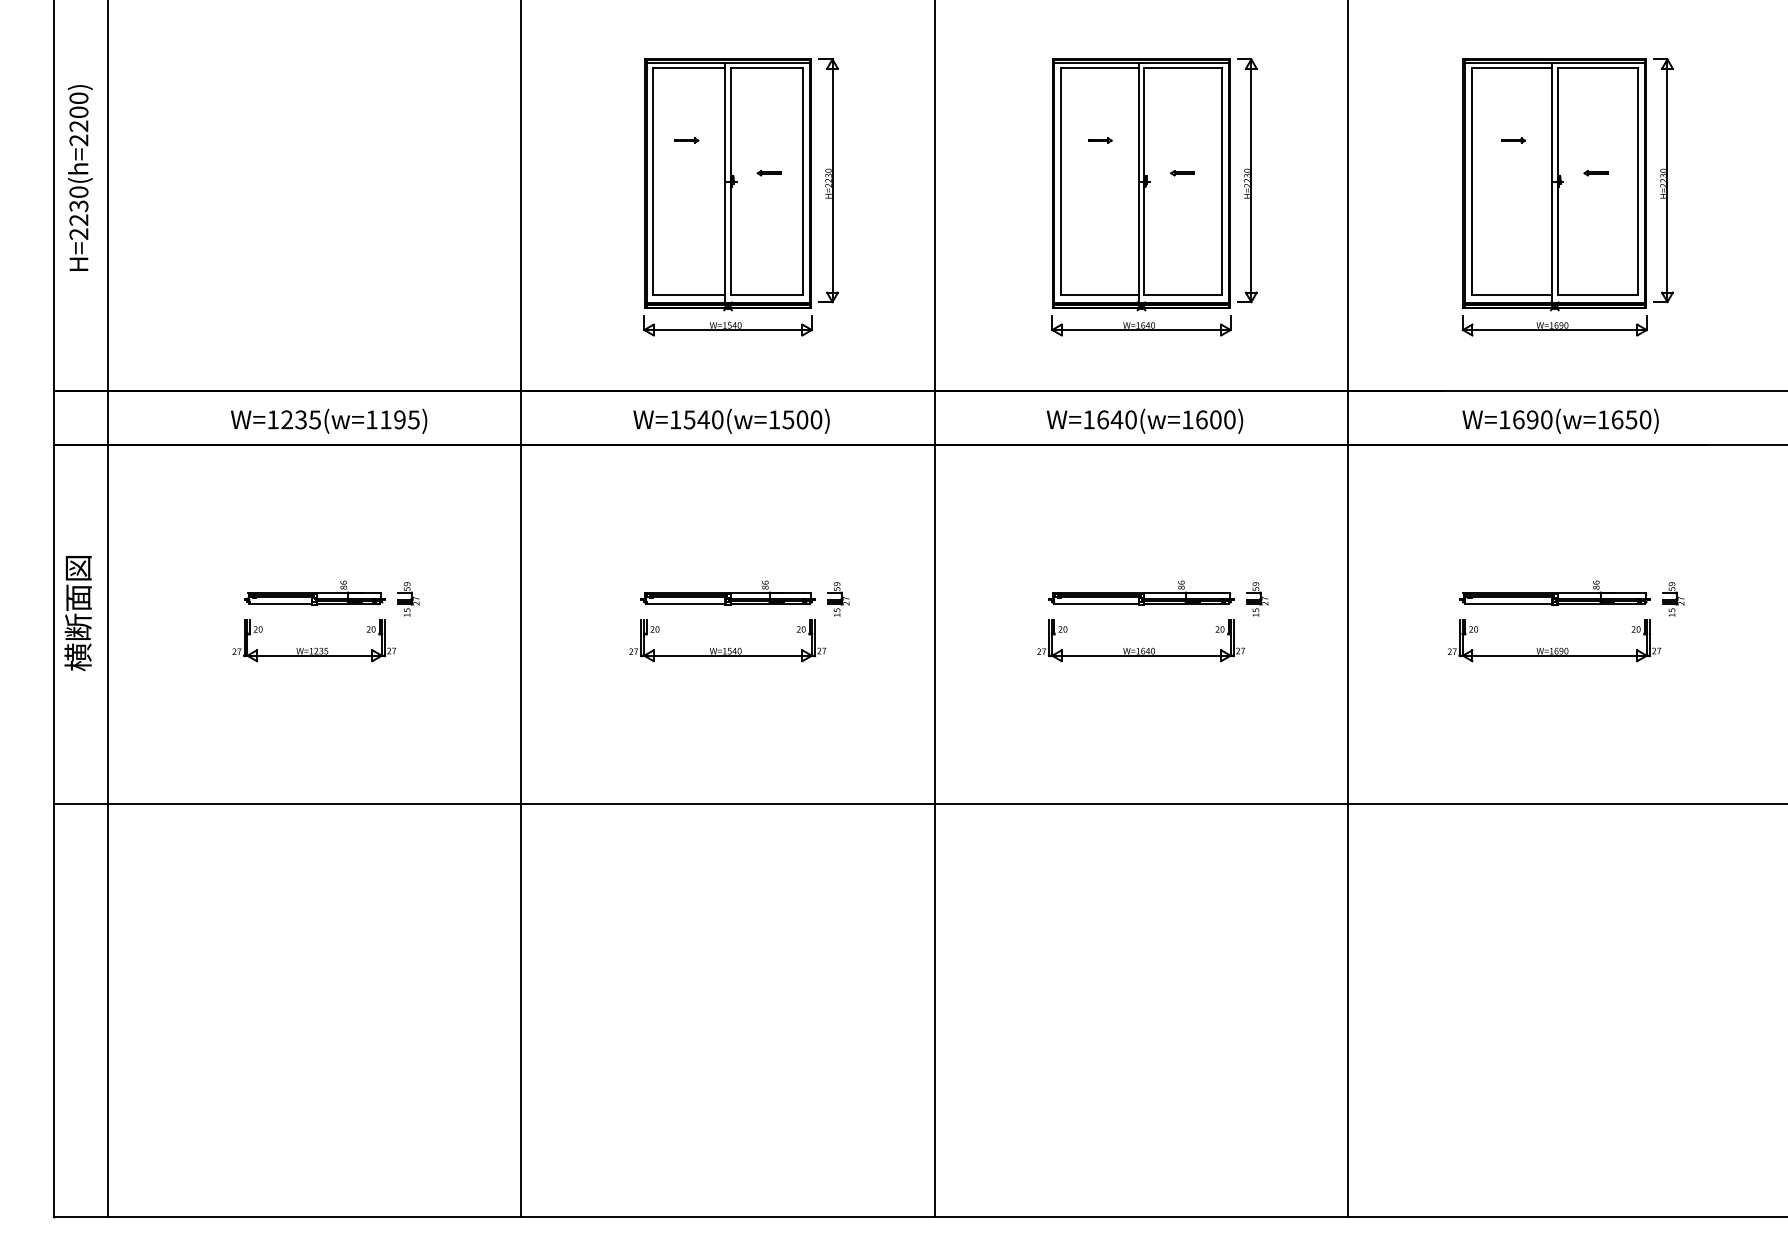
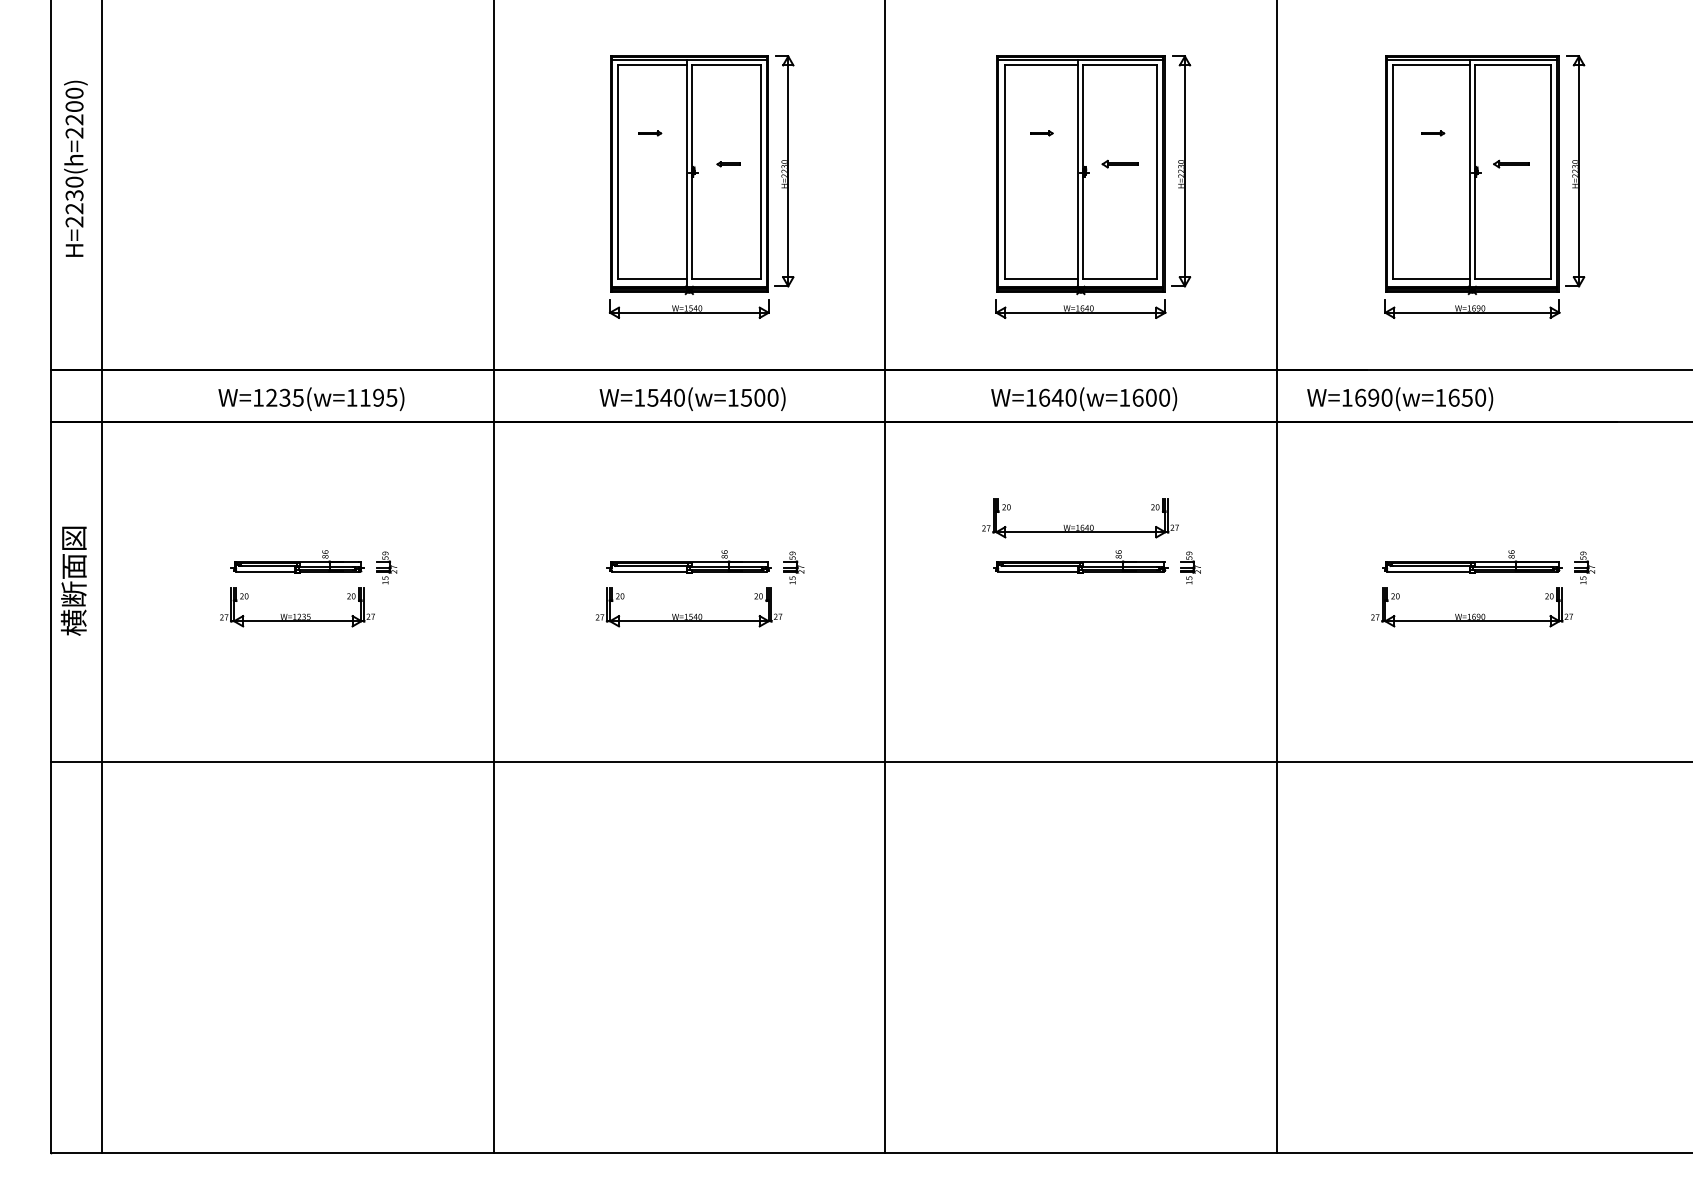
part: (1182, 173) -> (1119, 164), size x1.6
part: (1595, 173) -> (1510, 164), size x1.6
text: (1560, 420) -> (1400, 398), moved
part: (1143, 647) -> (1082, 524), moved

